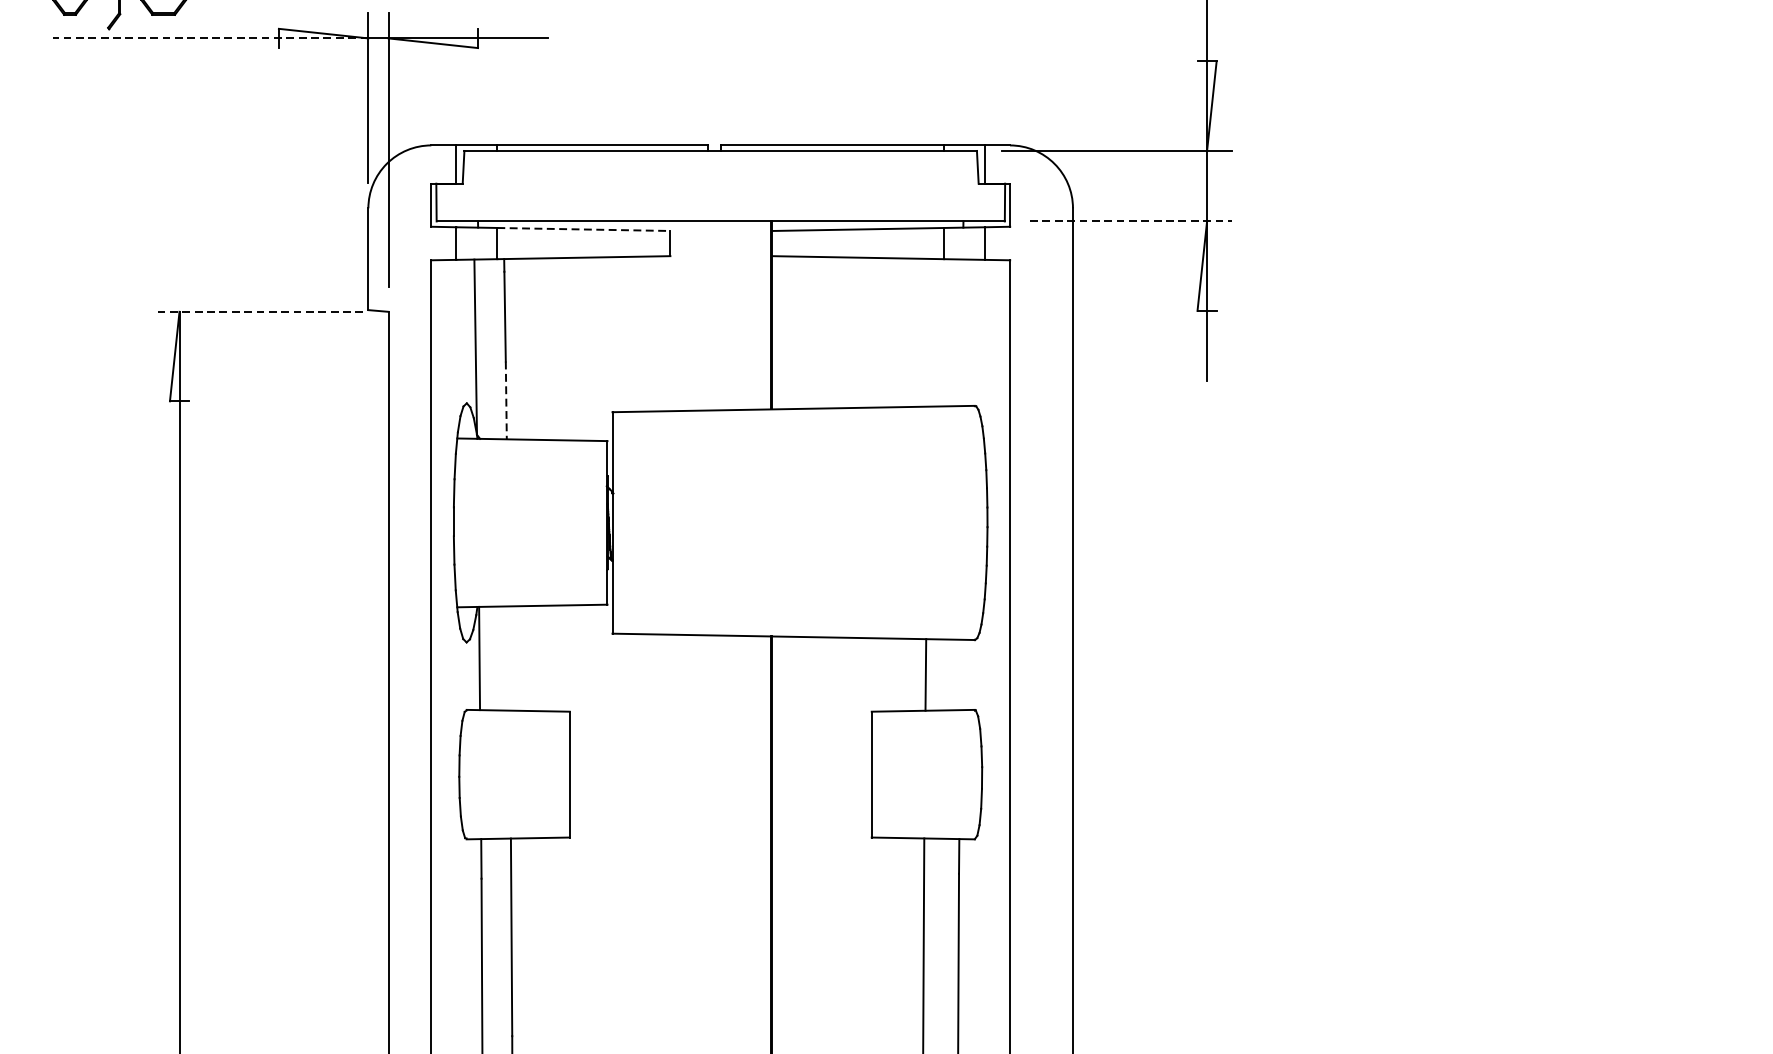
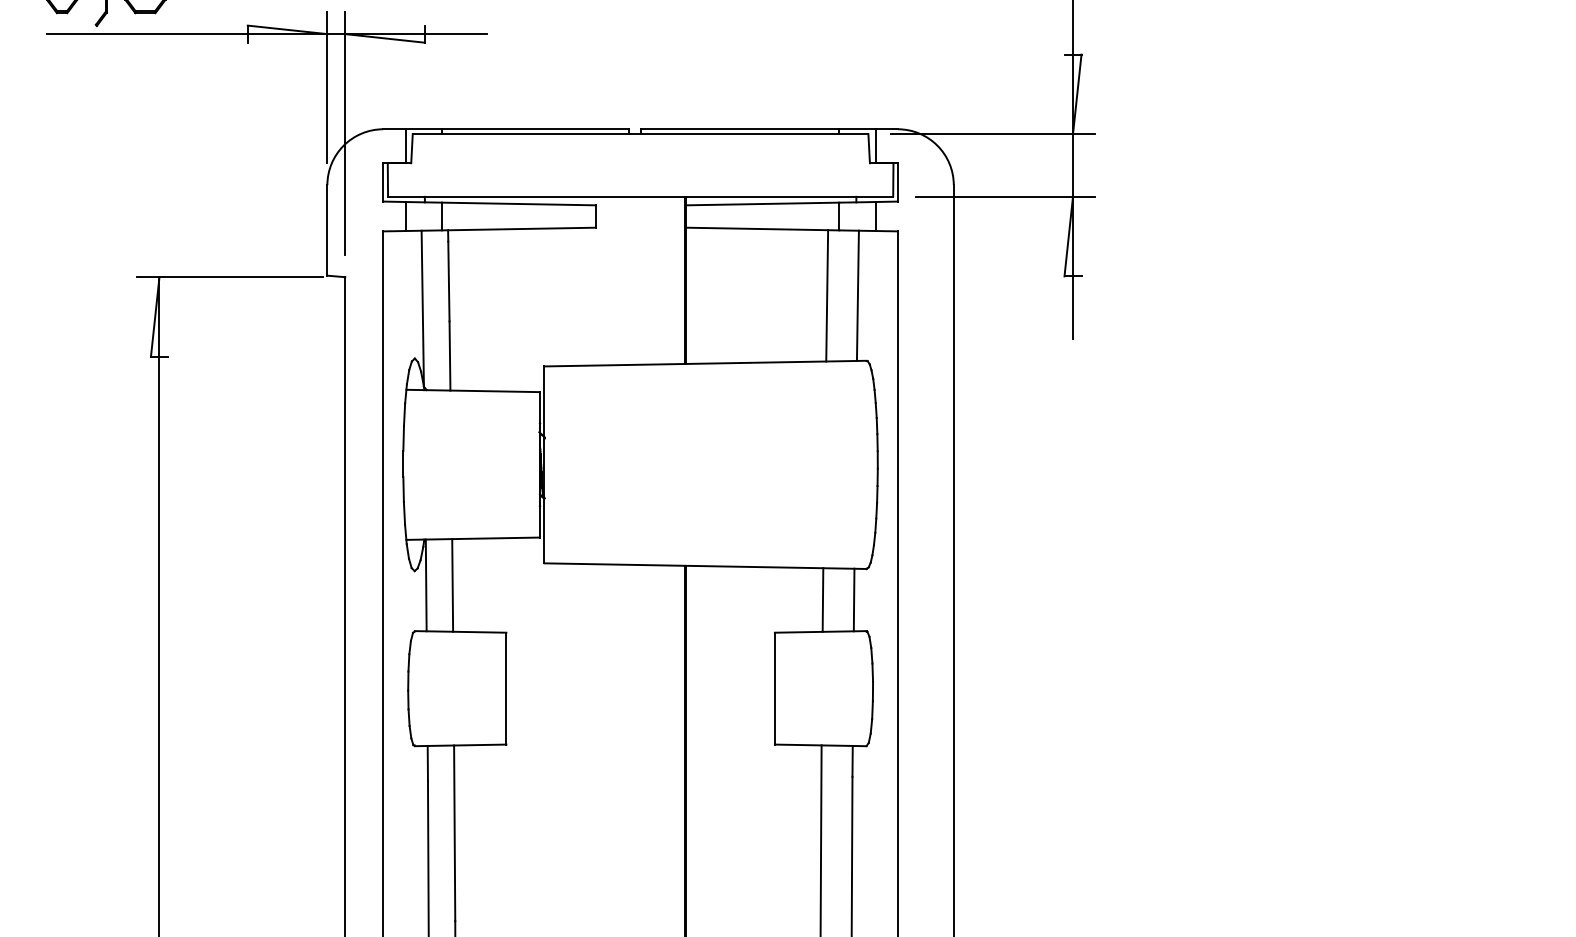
line: (209, 38) -> (186, 34), dashed -> solid
line: (1131, 221) -> (1005, 196), dashed -> solid
line: (583, 230) -> (518, 204), dashed -> solid
line: (259, 312) -> (230, 277), dashed -> solid
line: (930, 332) -> (827, 295), added
line: (964, 332) -> (857, 295), added
line: (505, 401) -> (449, 356), dashed -> solid
line: (509, 658) -> (452, 585), added
line: (960, 674) -> (853, 599), added

